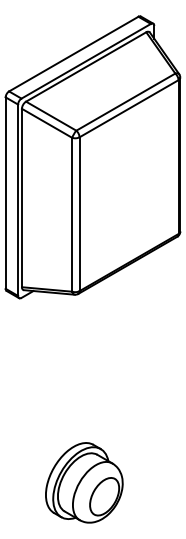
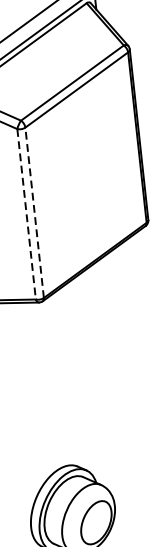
line: (72, 214) -> (26, 213), solid -> dashed
line: (79, 214) -> (34, 213), solid -> dashed

